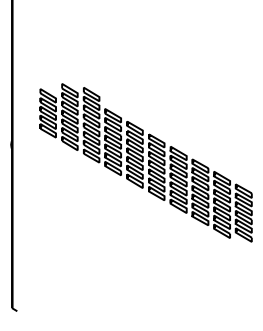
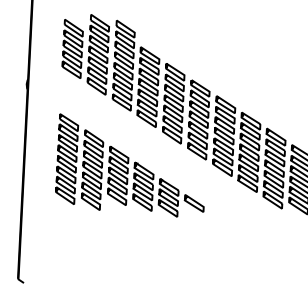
part: (102, 208) -> (131, 165), added

